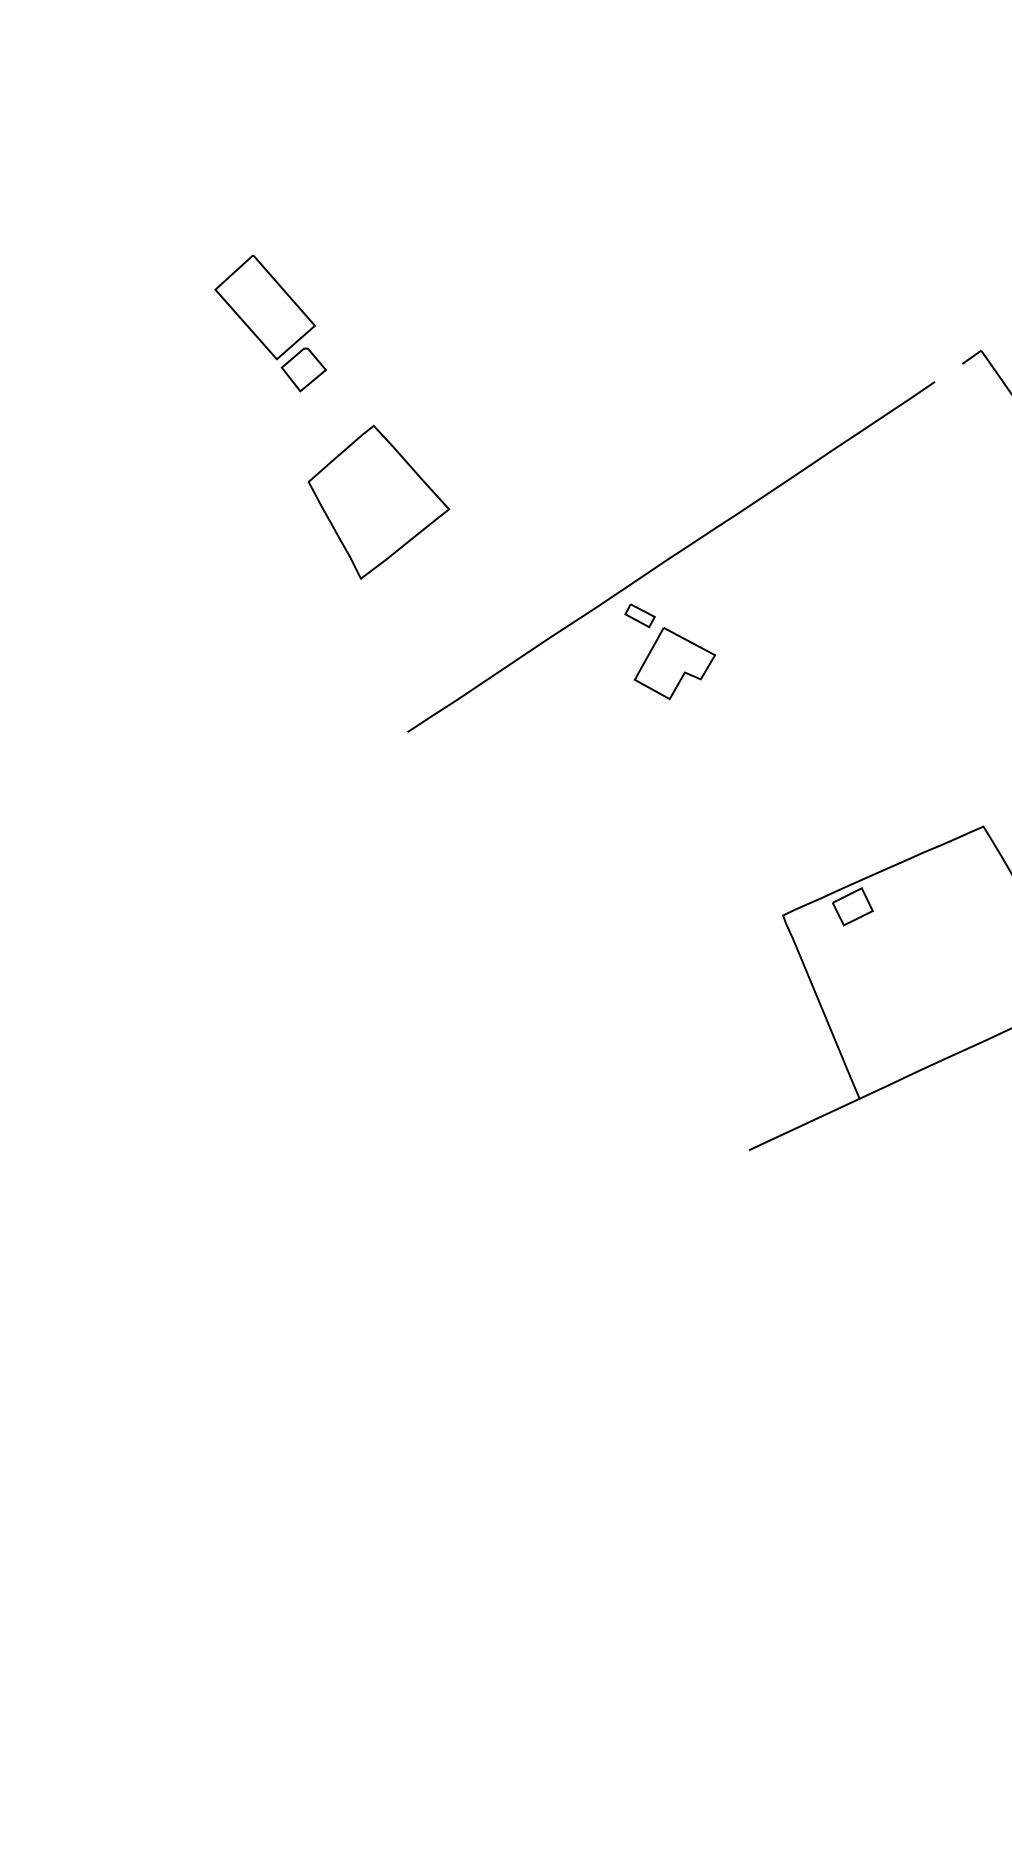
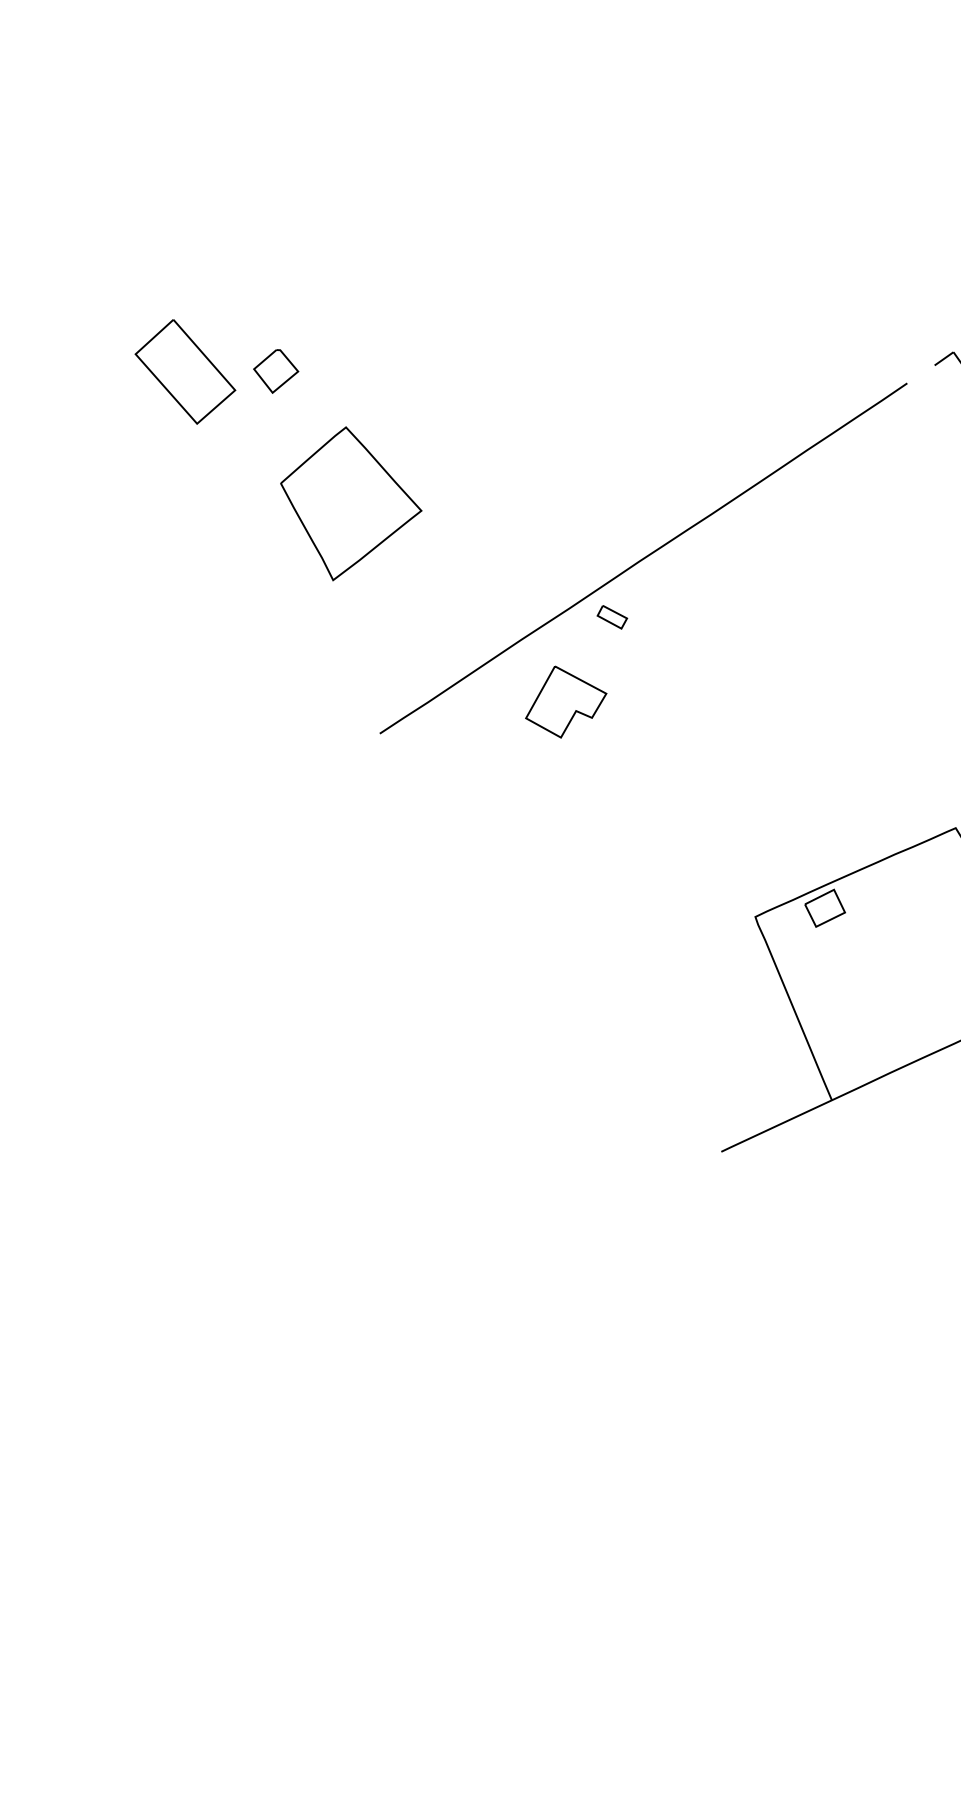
part: (264, 307) -> (184, 372), moved
part: (674, 663) -> (565, 702), moved

